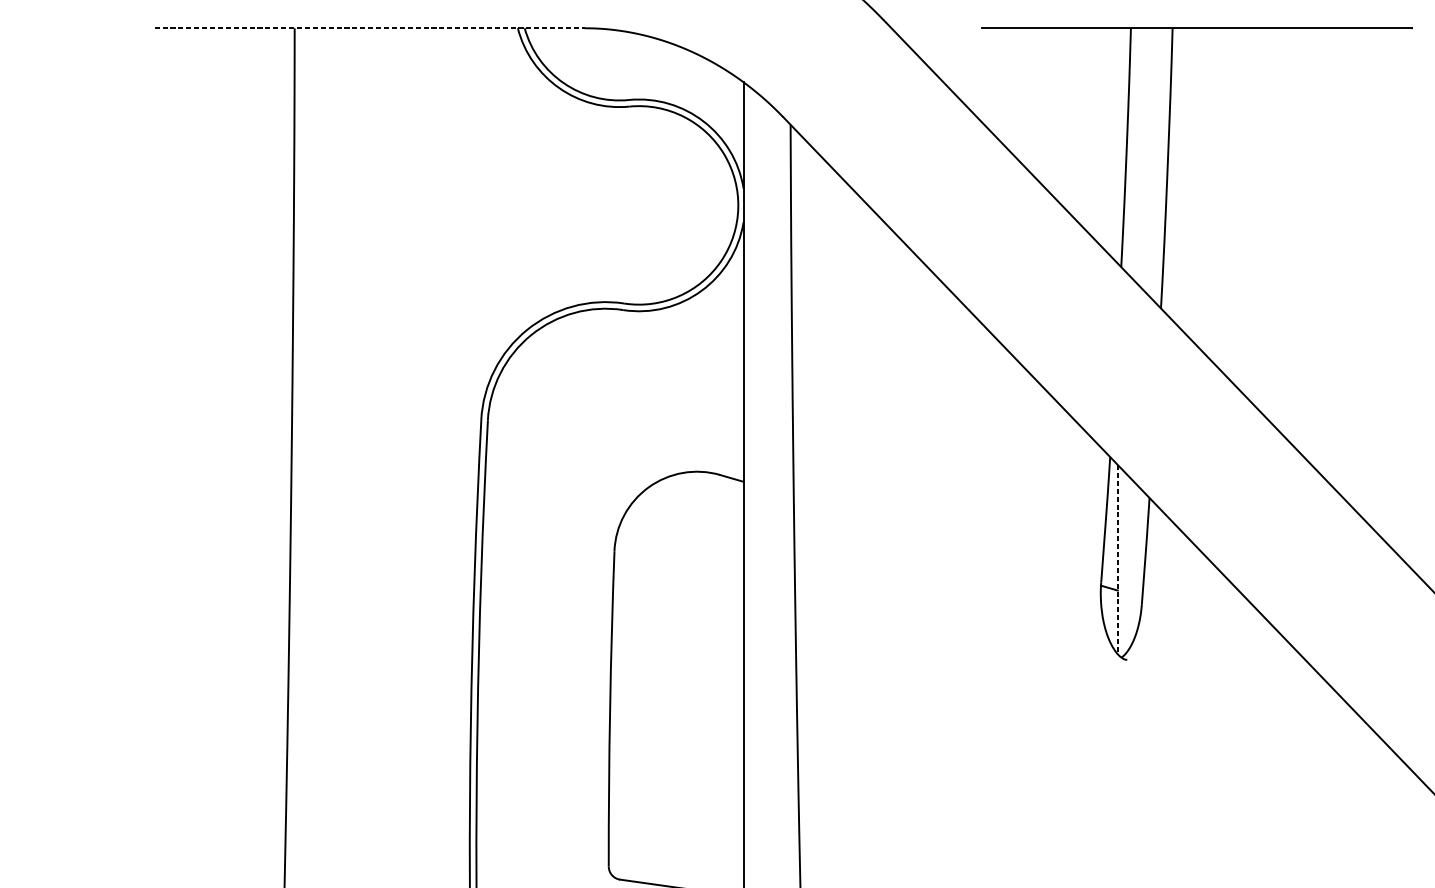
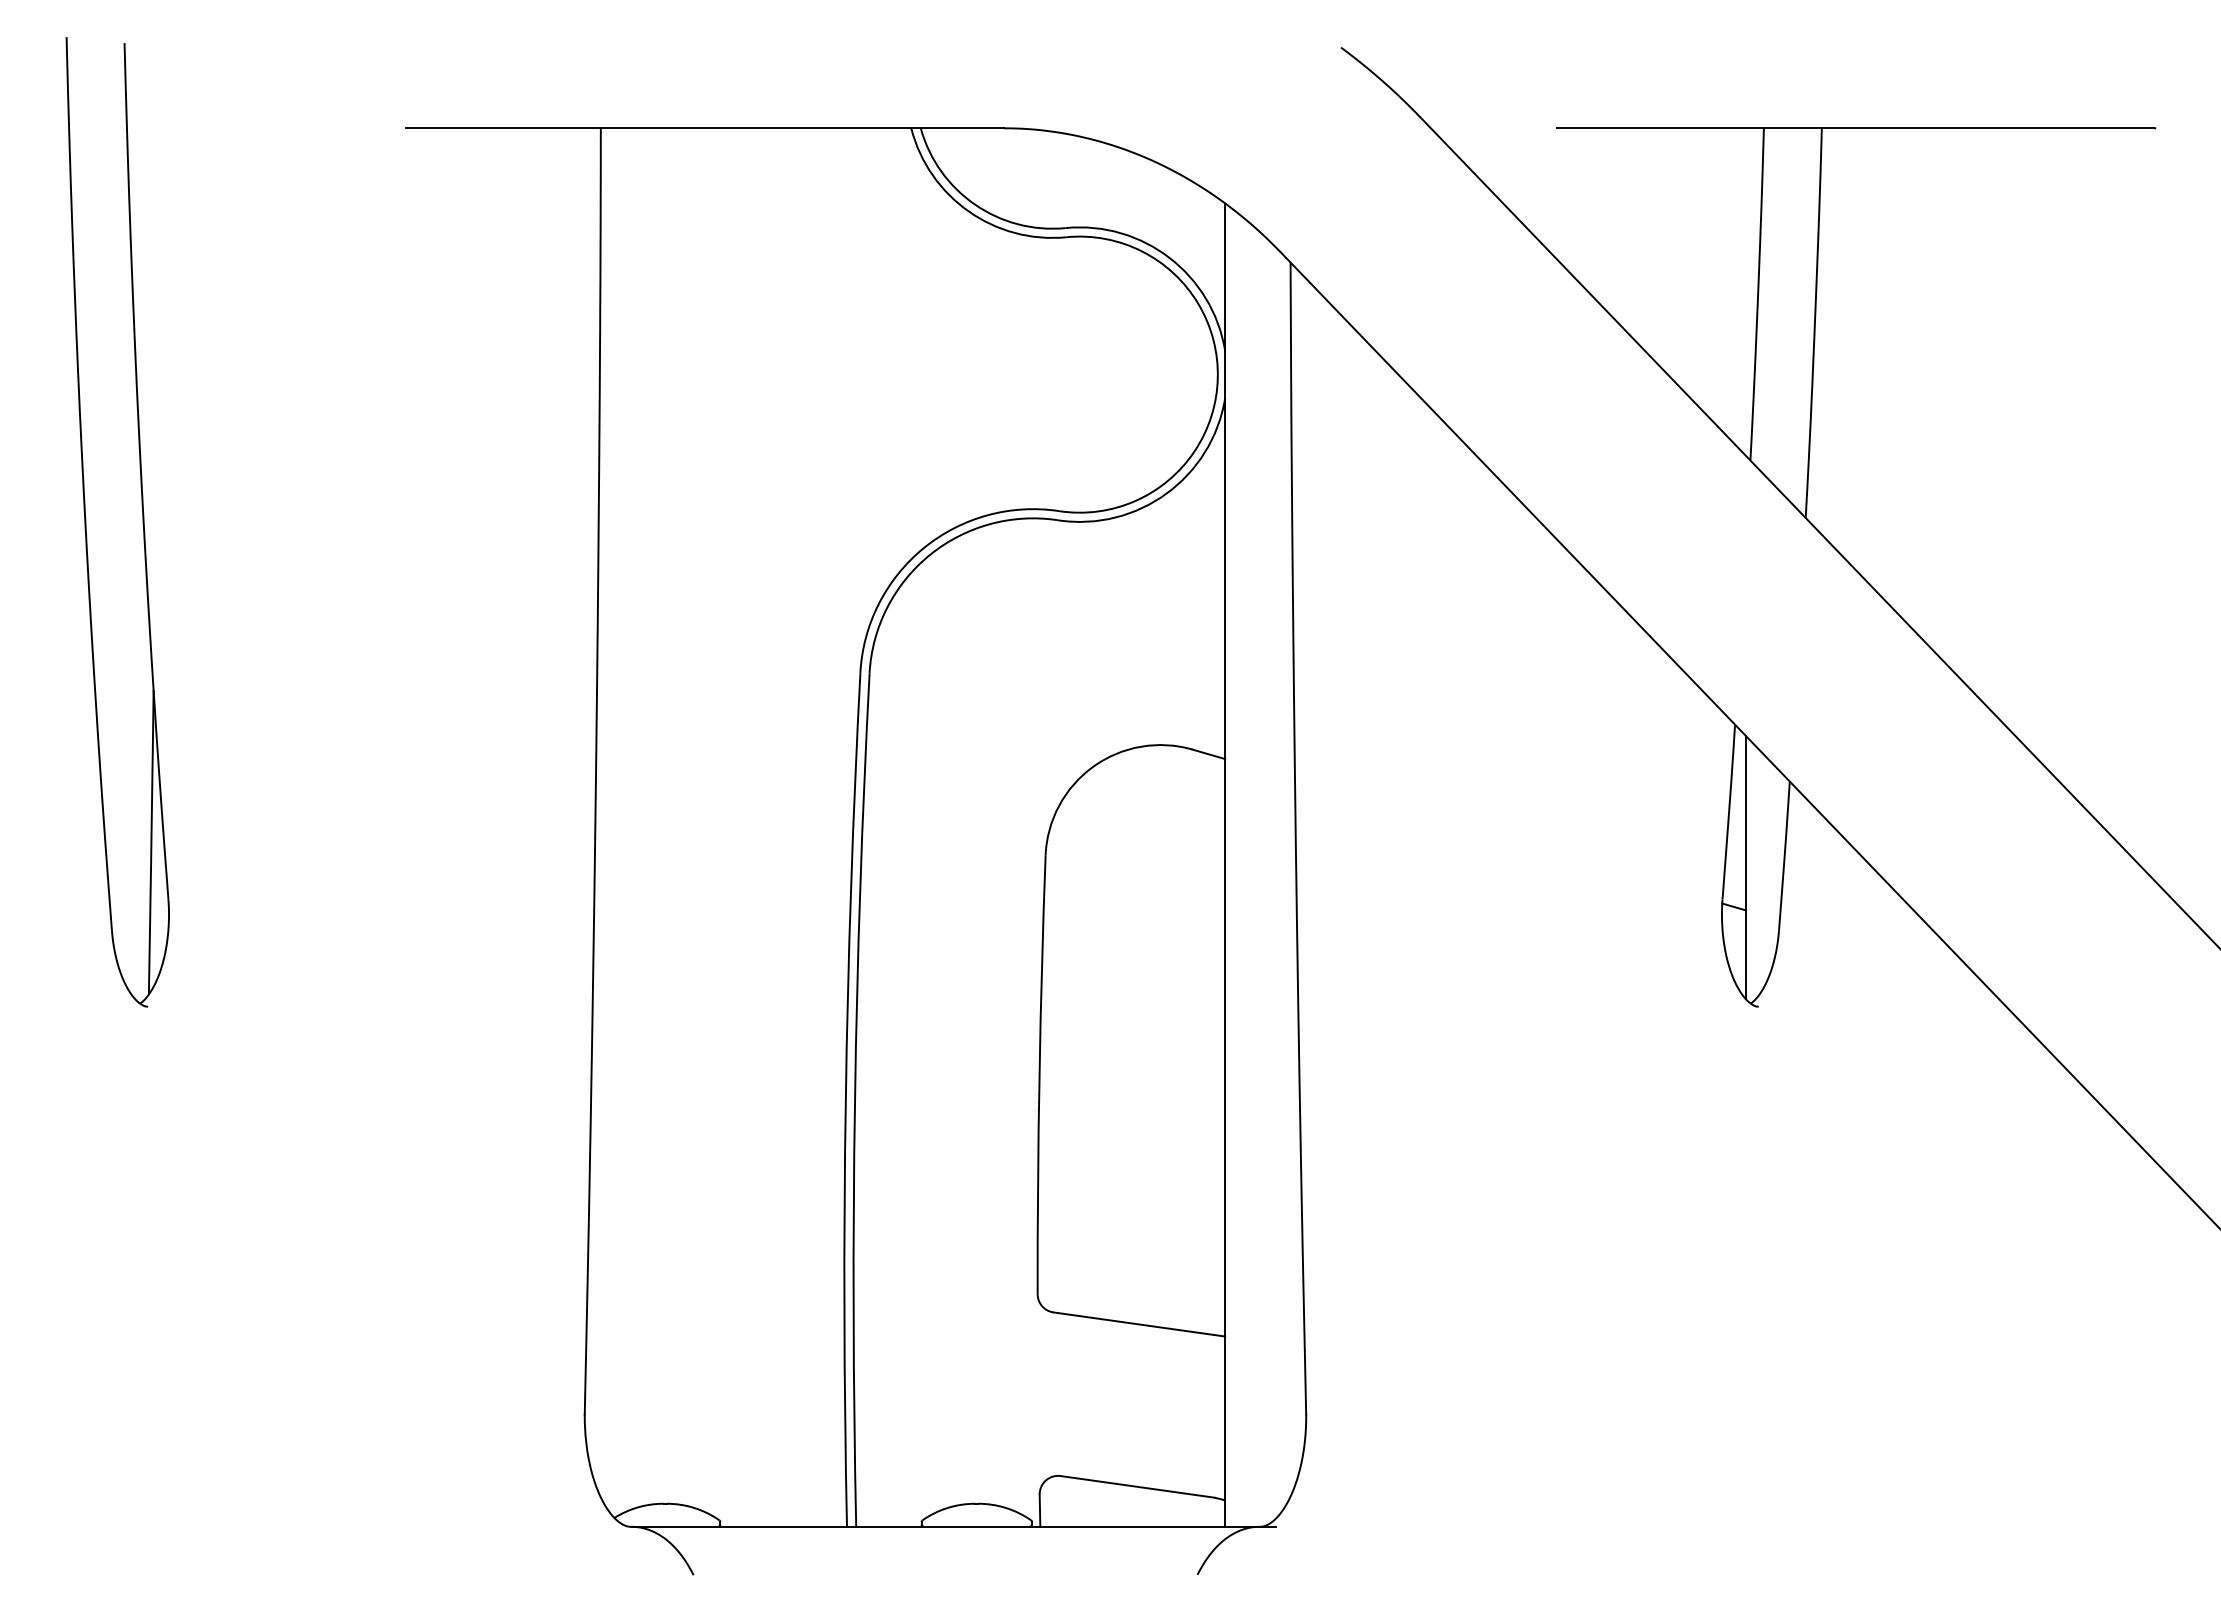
line: (369, 28) -> (705, 128), dashed -> solid
line: (1117, 559) -> (1745, 867), dashed -> solid

